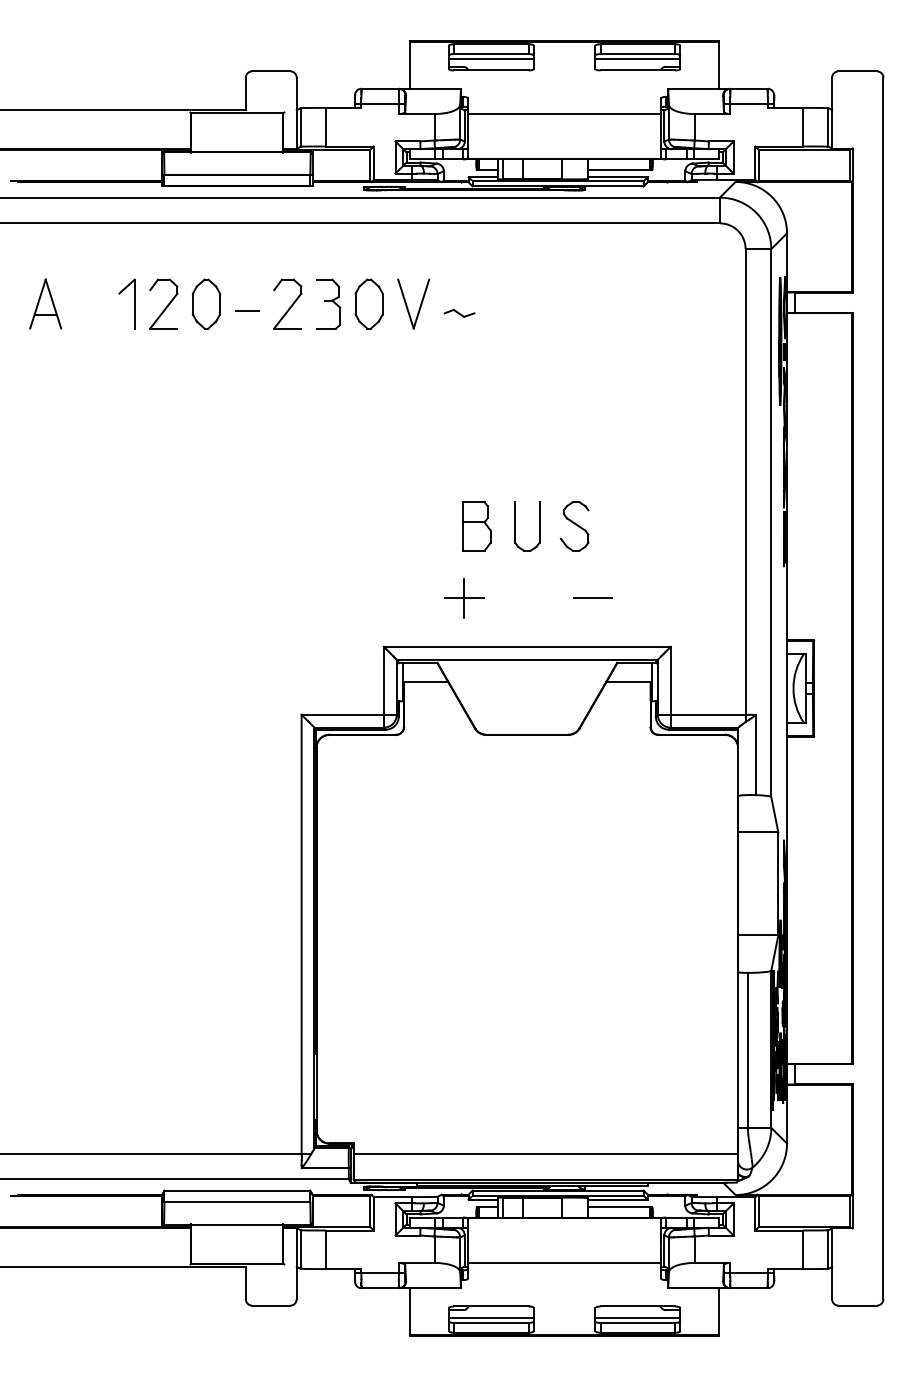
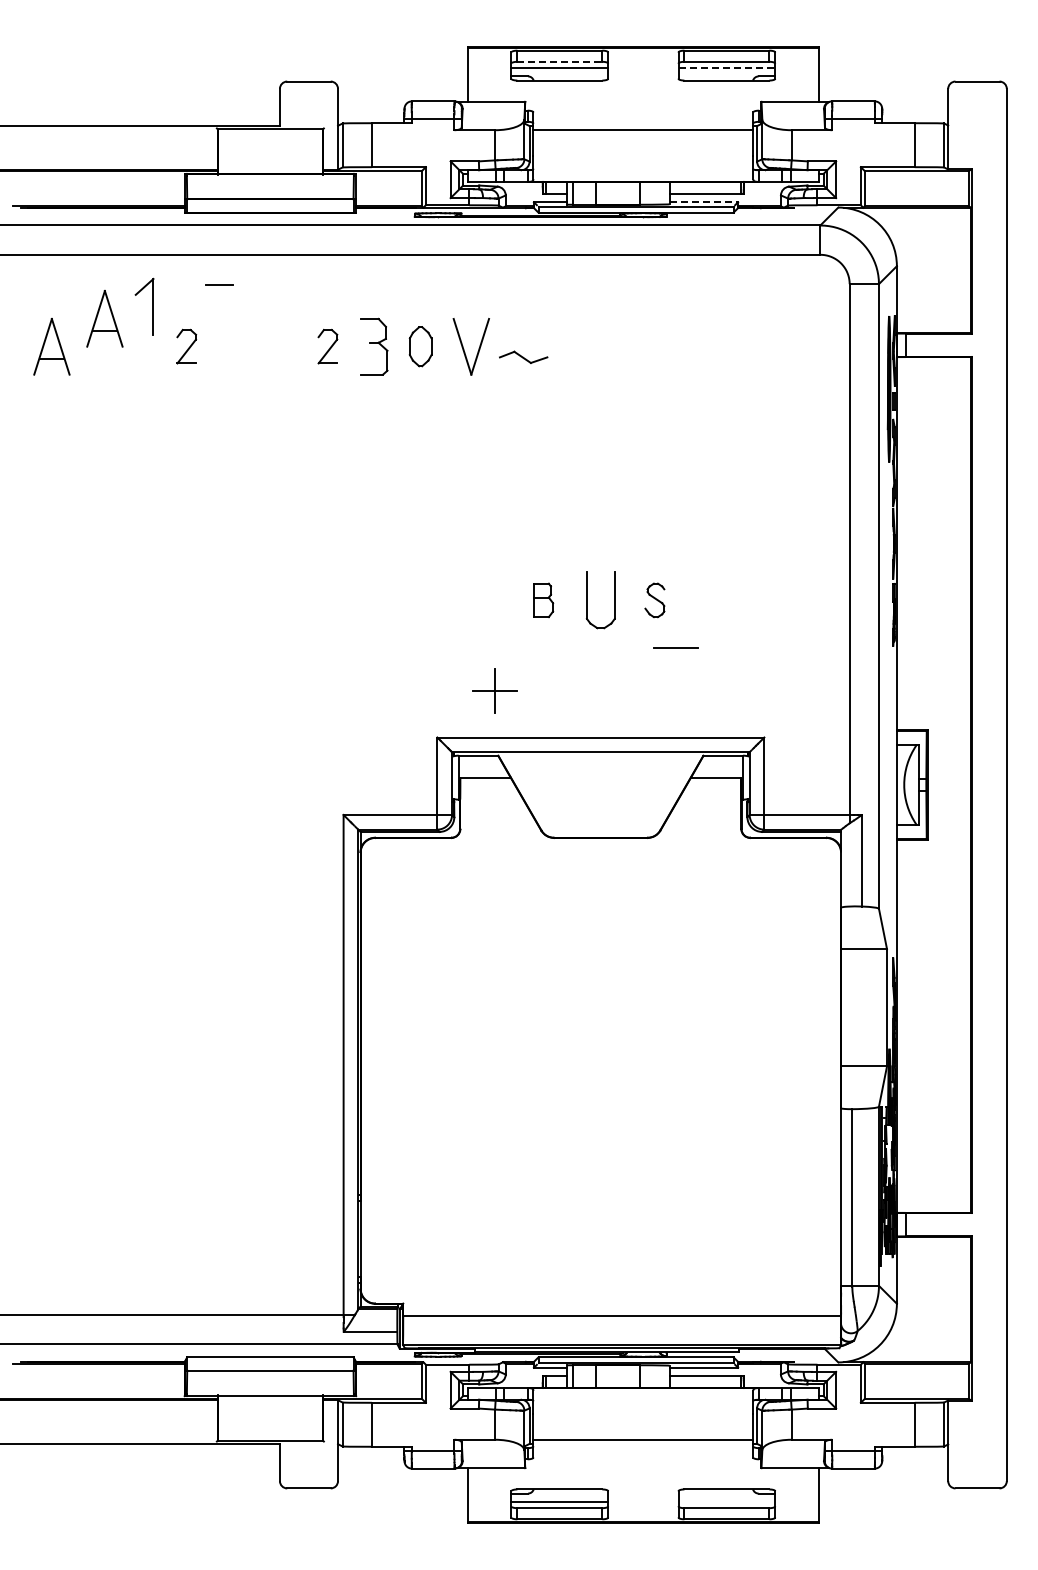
line: (491, 53) -> (560, 61), solid -> dashed
line: (638, 59) -> (727, 67), solid -> dashed
line: (618, 177) -> (704, 202), solid -> dashed
part: (91, 279) -> (104, 318), added
part: (133, 303) -> (152, 306), moved
part: (163, 303) -> (186, 346), size x0.6
part: (205, 303) -> (234, 346), removed
part: (287, 303) -> (327, 346), size x0.6
part: (369, 303) -> (420, 346), size x0.7
line: (247, 310) -> (219, 284), moved
part: (459, 313) -> (523, 357), size x1.4
part: (476, 526) -> (543, 600), size x0.6
part: (574, 526) -> (654, 600), size x0.6
part: (463, 597) -> (494, 690), moved
line: (592, 597) -> (675, 647), moved
line: (637, 1317) -> (726, 1502), removed

